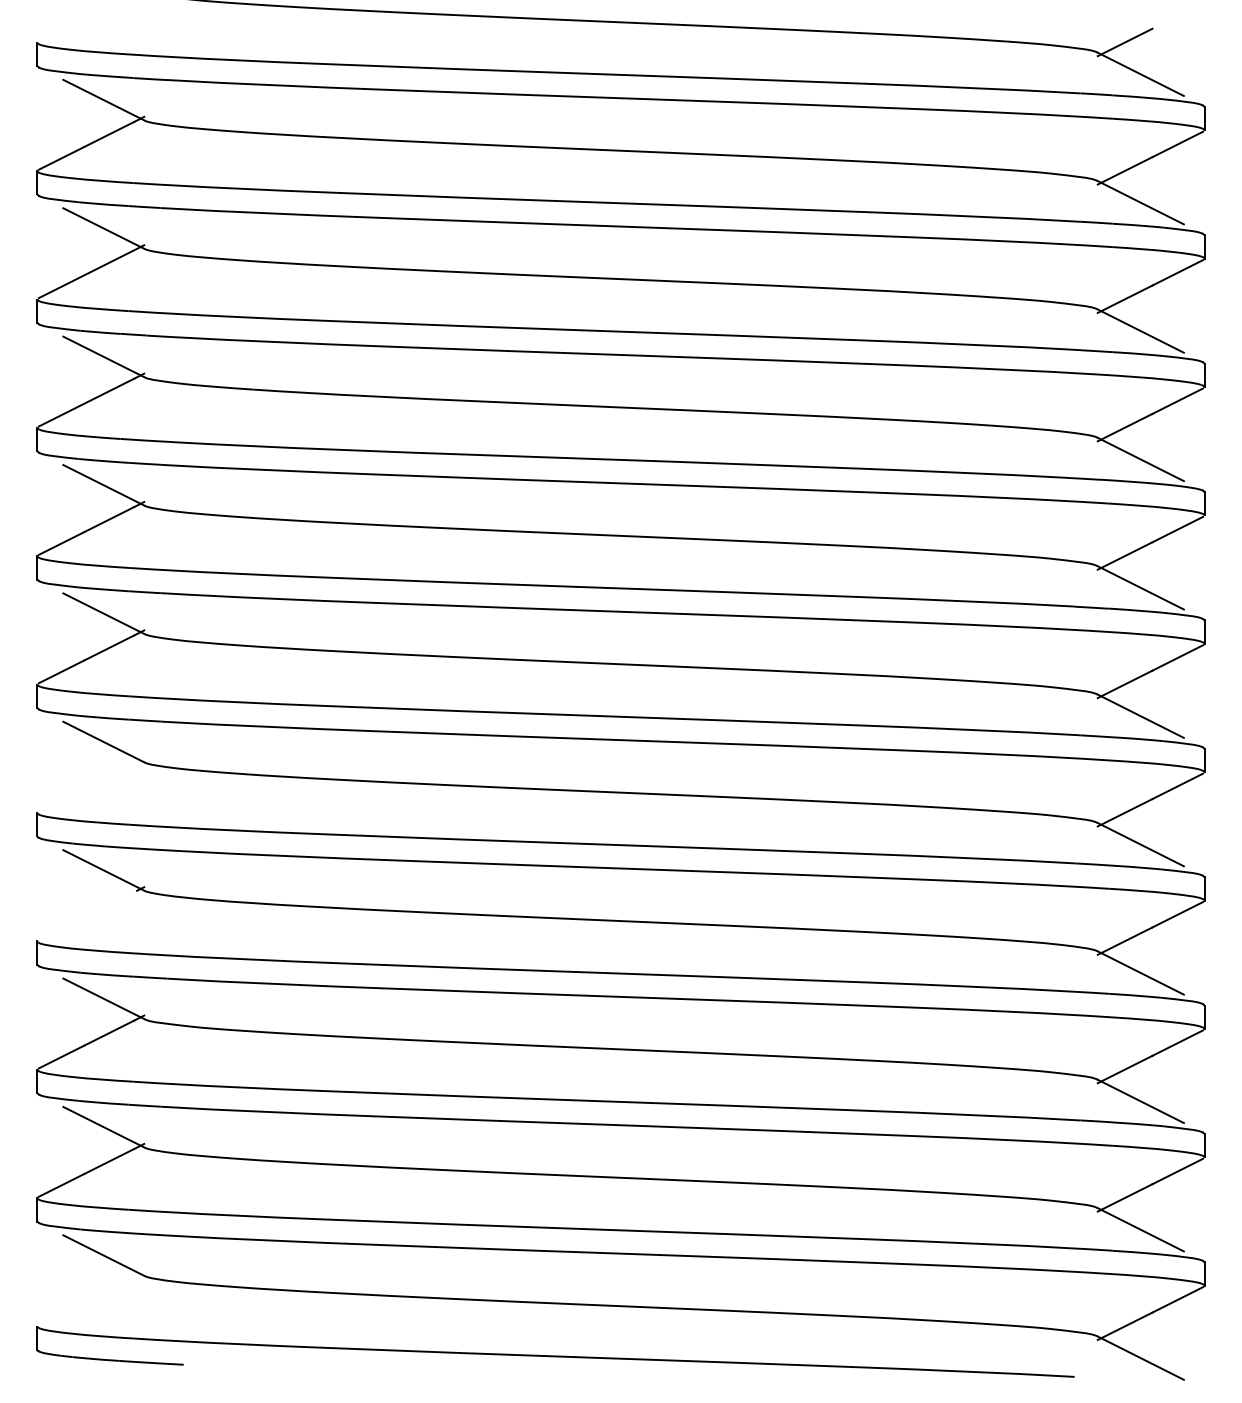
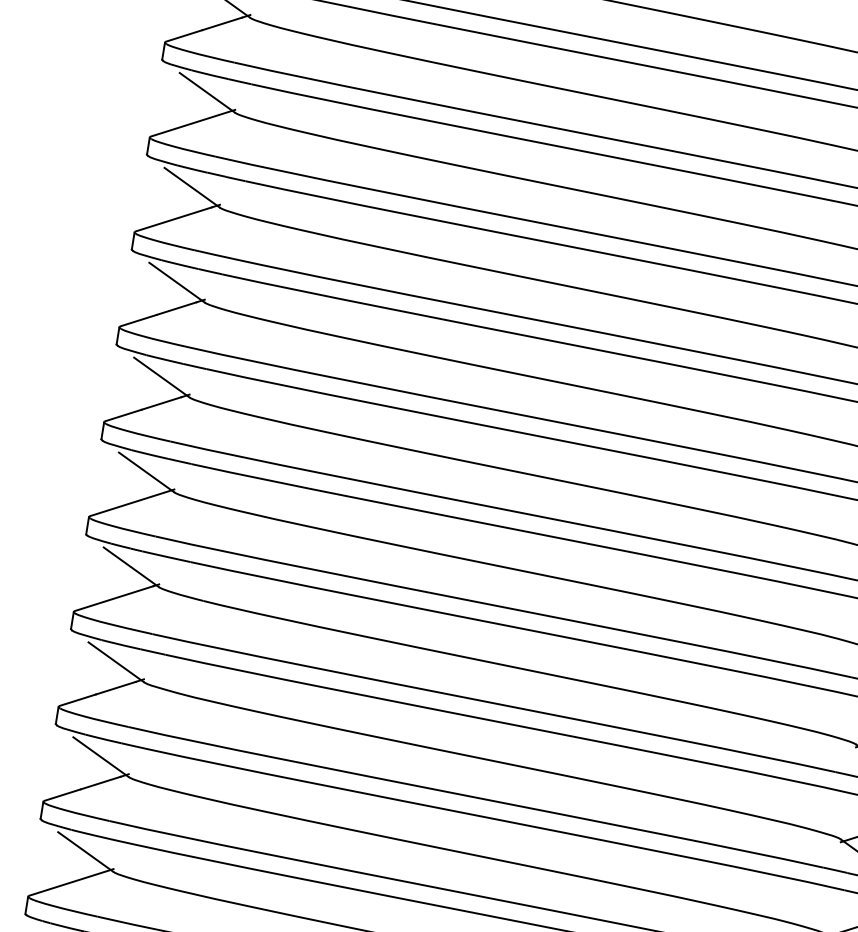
line: (91, 784) -> (132, 502), added
line: (87, 915) -> (113, 598), added
line: (91, 1298) -> (71, 882), added

